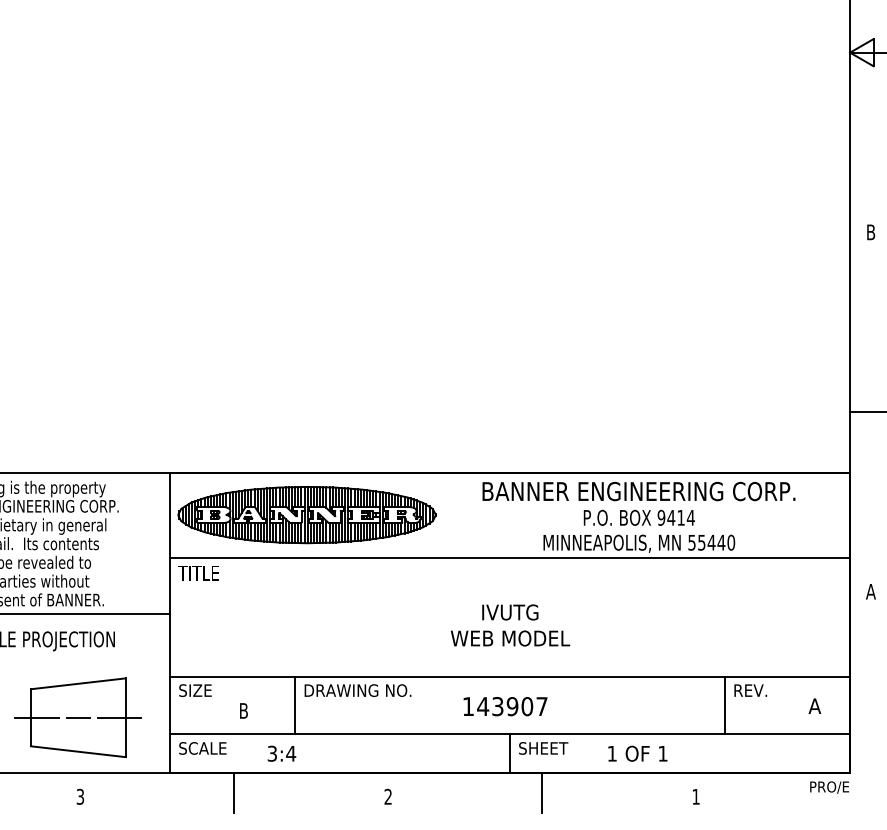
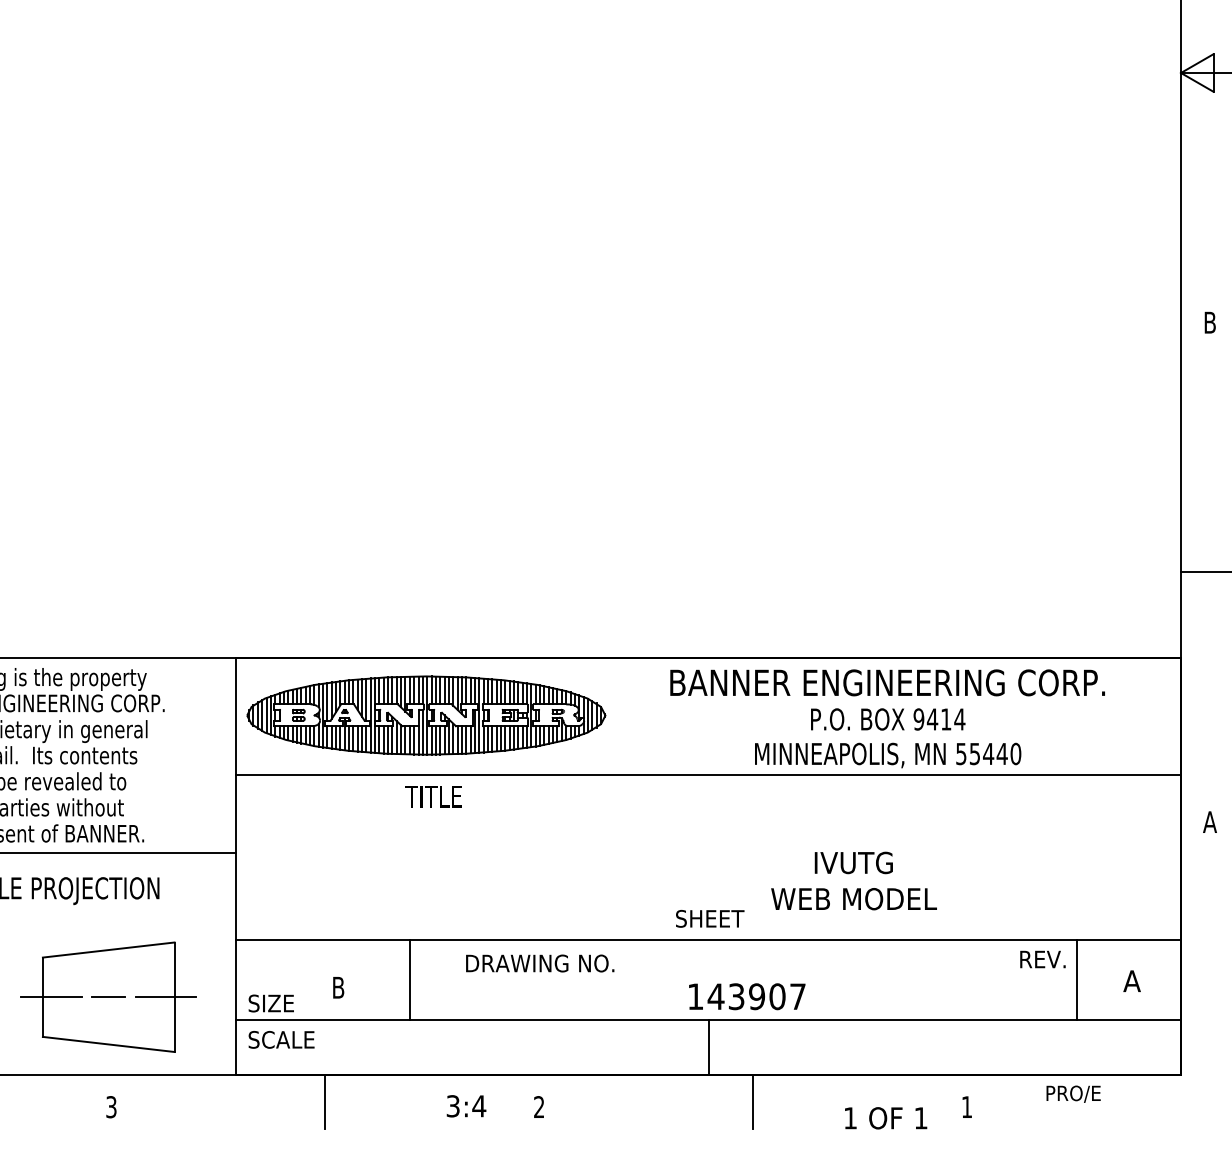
text: (198, 573) -> (433, 796), moved
text: (510, 625) -> (853, 880), moved
text: (194, 690) -> (270, 1003), moved
text: (358, 690) -> (540, 963), moved
line: (725, 704) -> (1077, 979), moved
text: (505, 706) -> (747, 996), moved
text: (543, 748) -> (710, 918), moved
text: (281, 753) -> (466, 1106), moved
text: (638, 753) -> (886, 1118), moved
text: (829, 787) -> (1073, 1093), moved

